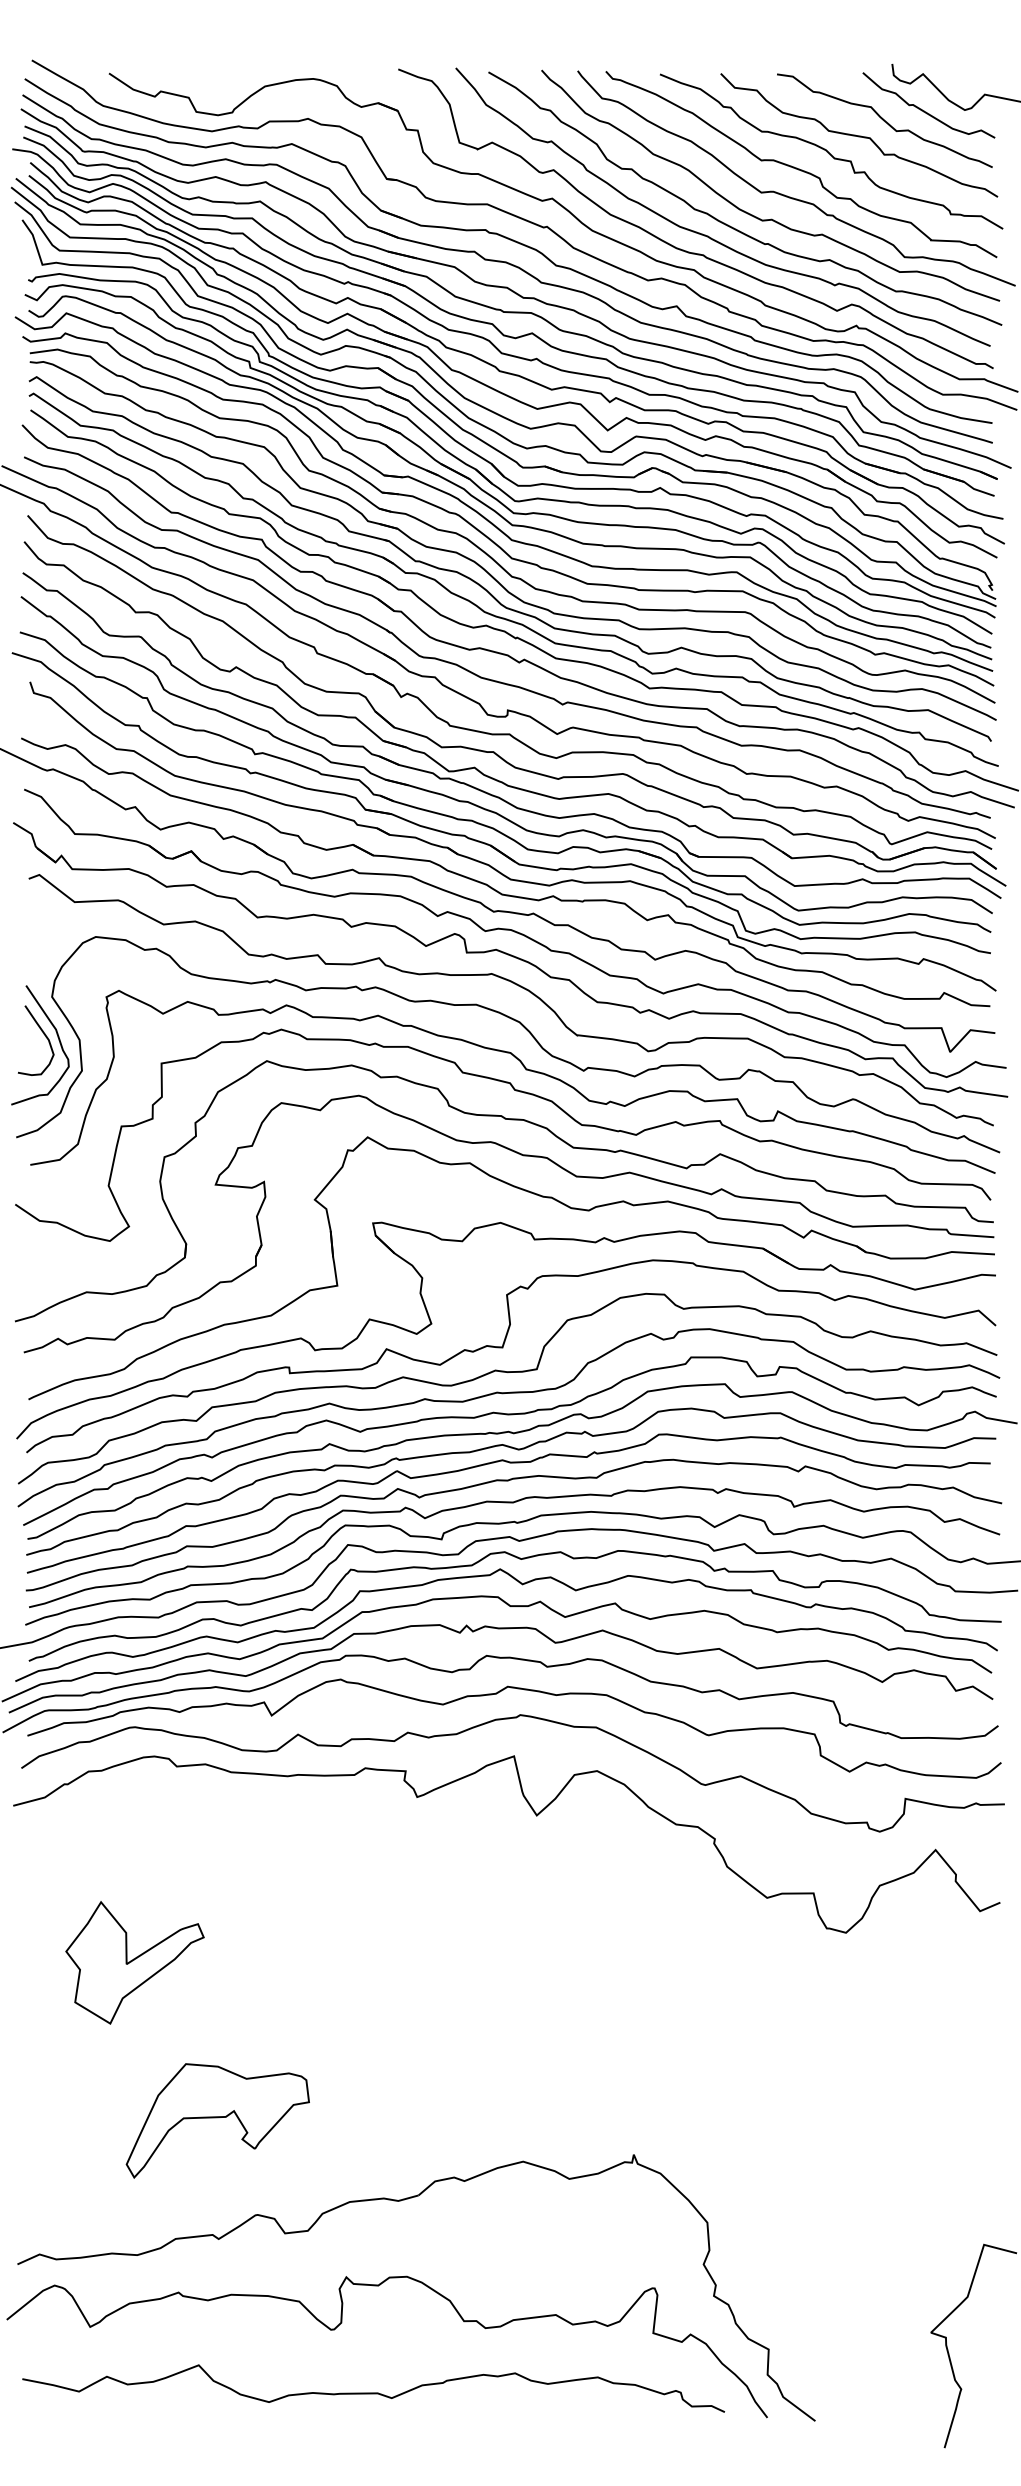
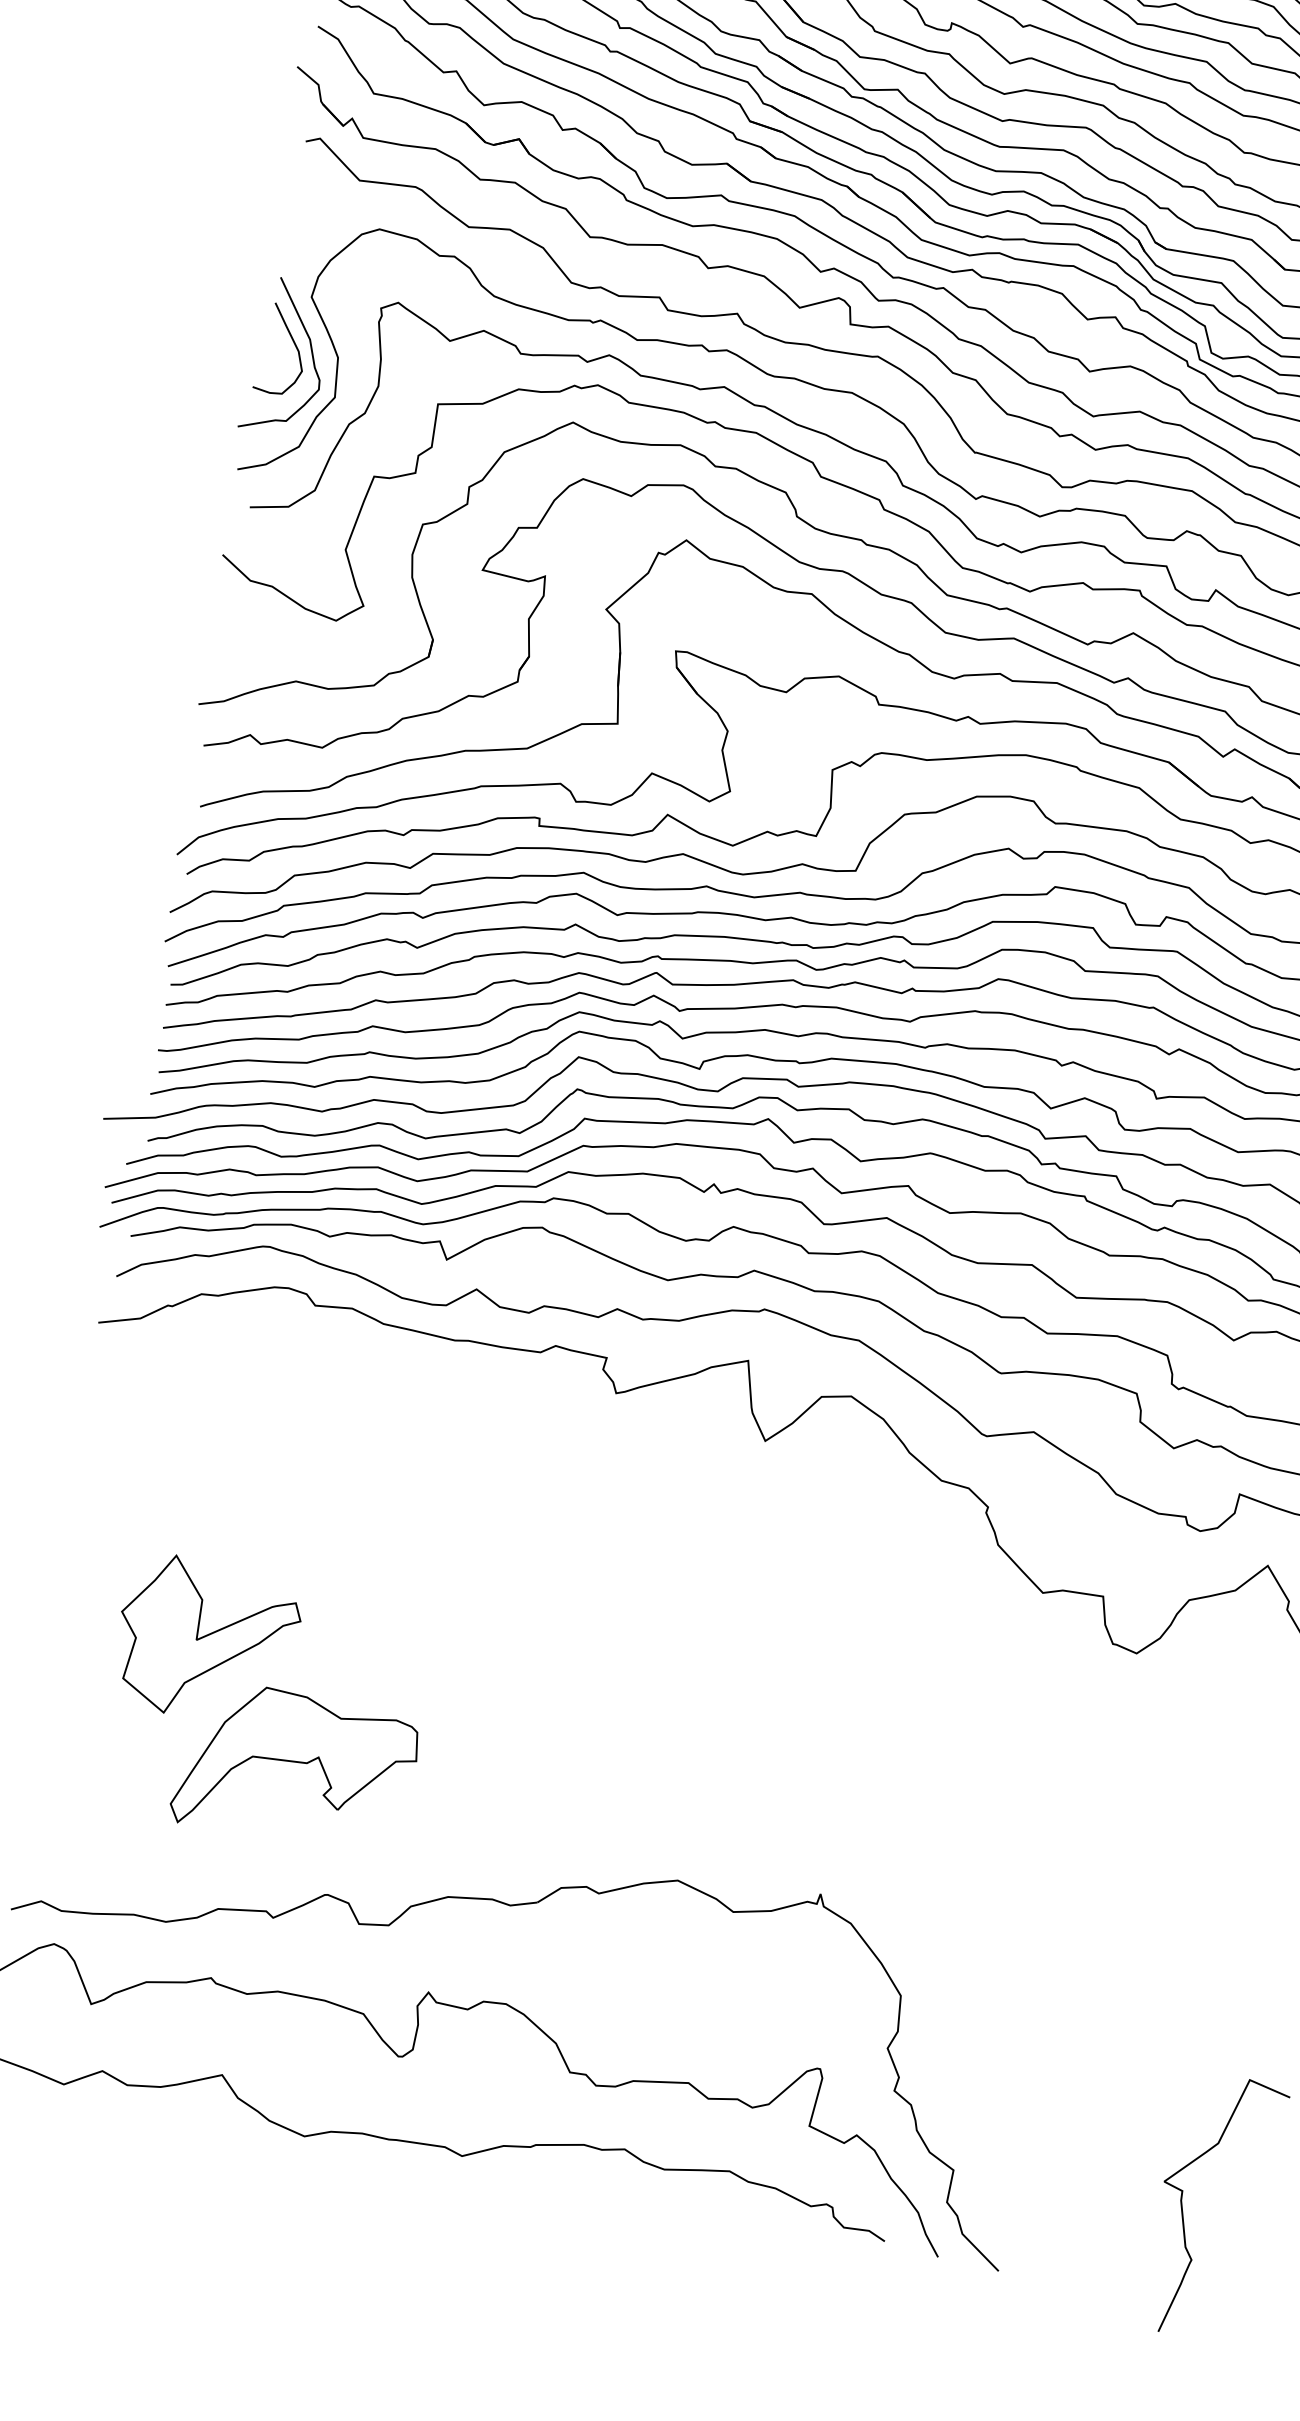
part: (134, 1962) -> (206, 1639), moved

